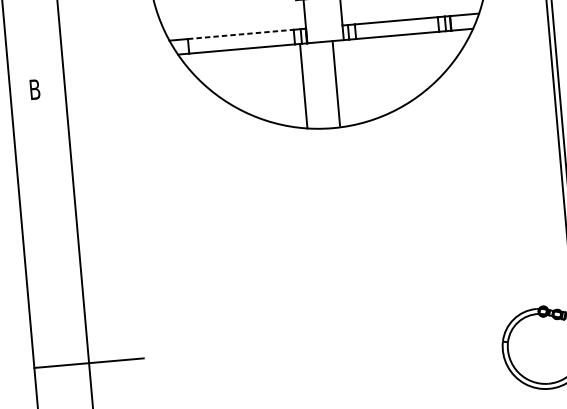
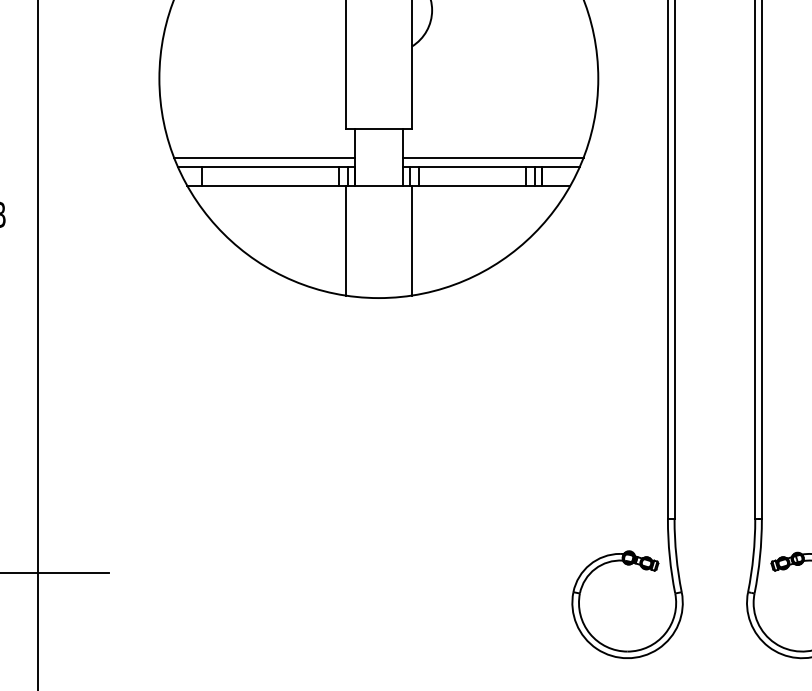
line: (411, 12) -> (492, 157), added
line: (235, 27) -> (264, 157), added
line: (240, 34) -> (270, 166), dashed -> solid
line: (335, 83) -> (411, 240), moved

